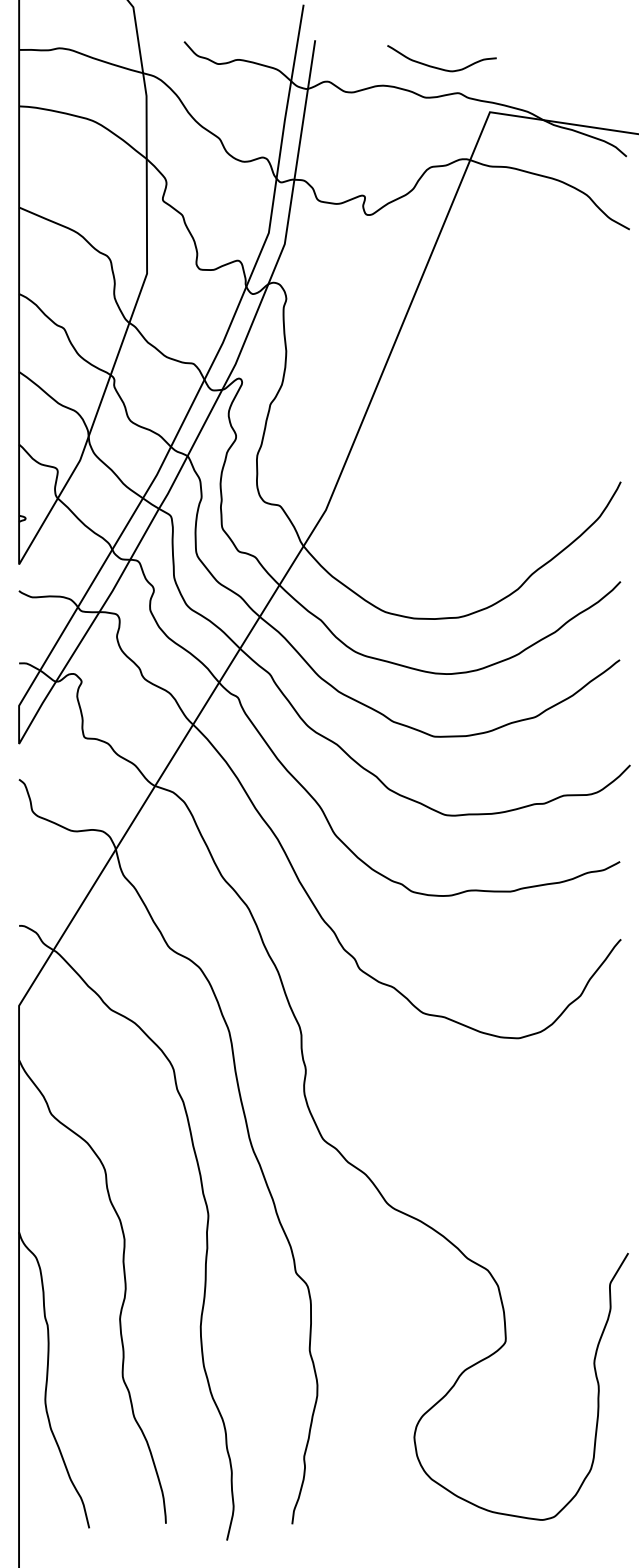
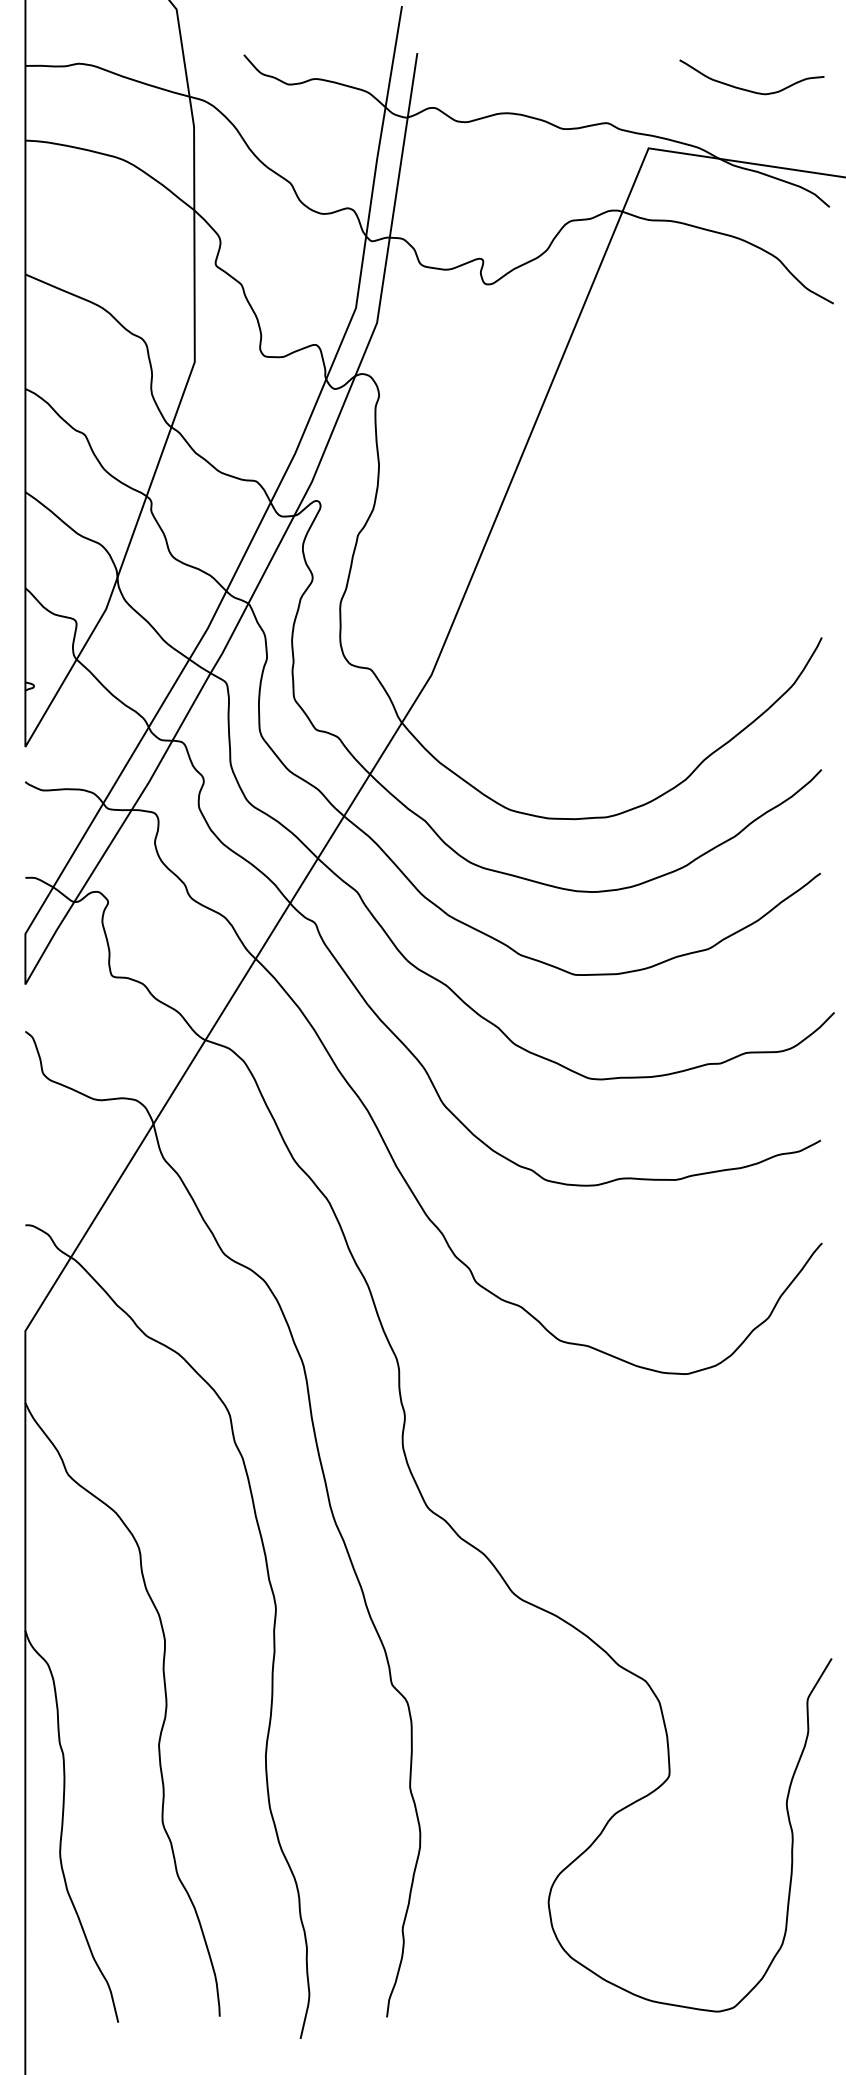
curve: (439, 67) -> (748, 89), moved

